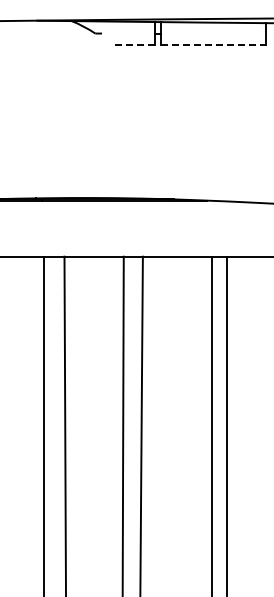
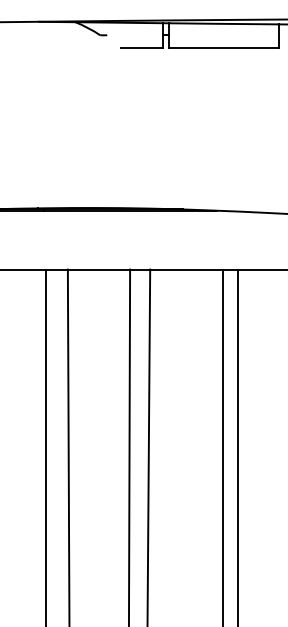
line: (134, 45) -> (141, 47), dashed -> solid
line: (213, 45) -> (224, 47), dashed -> solid

